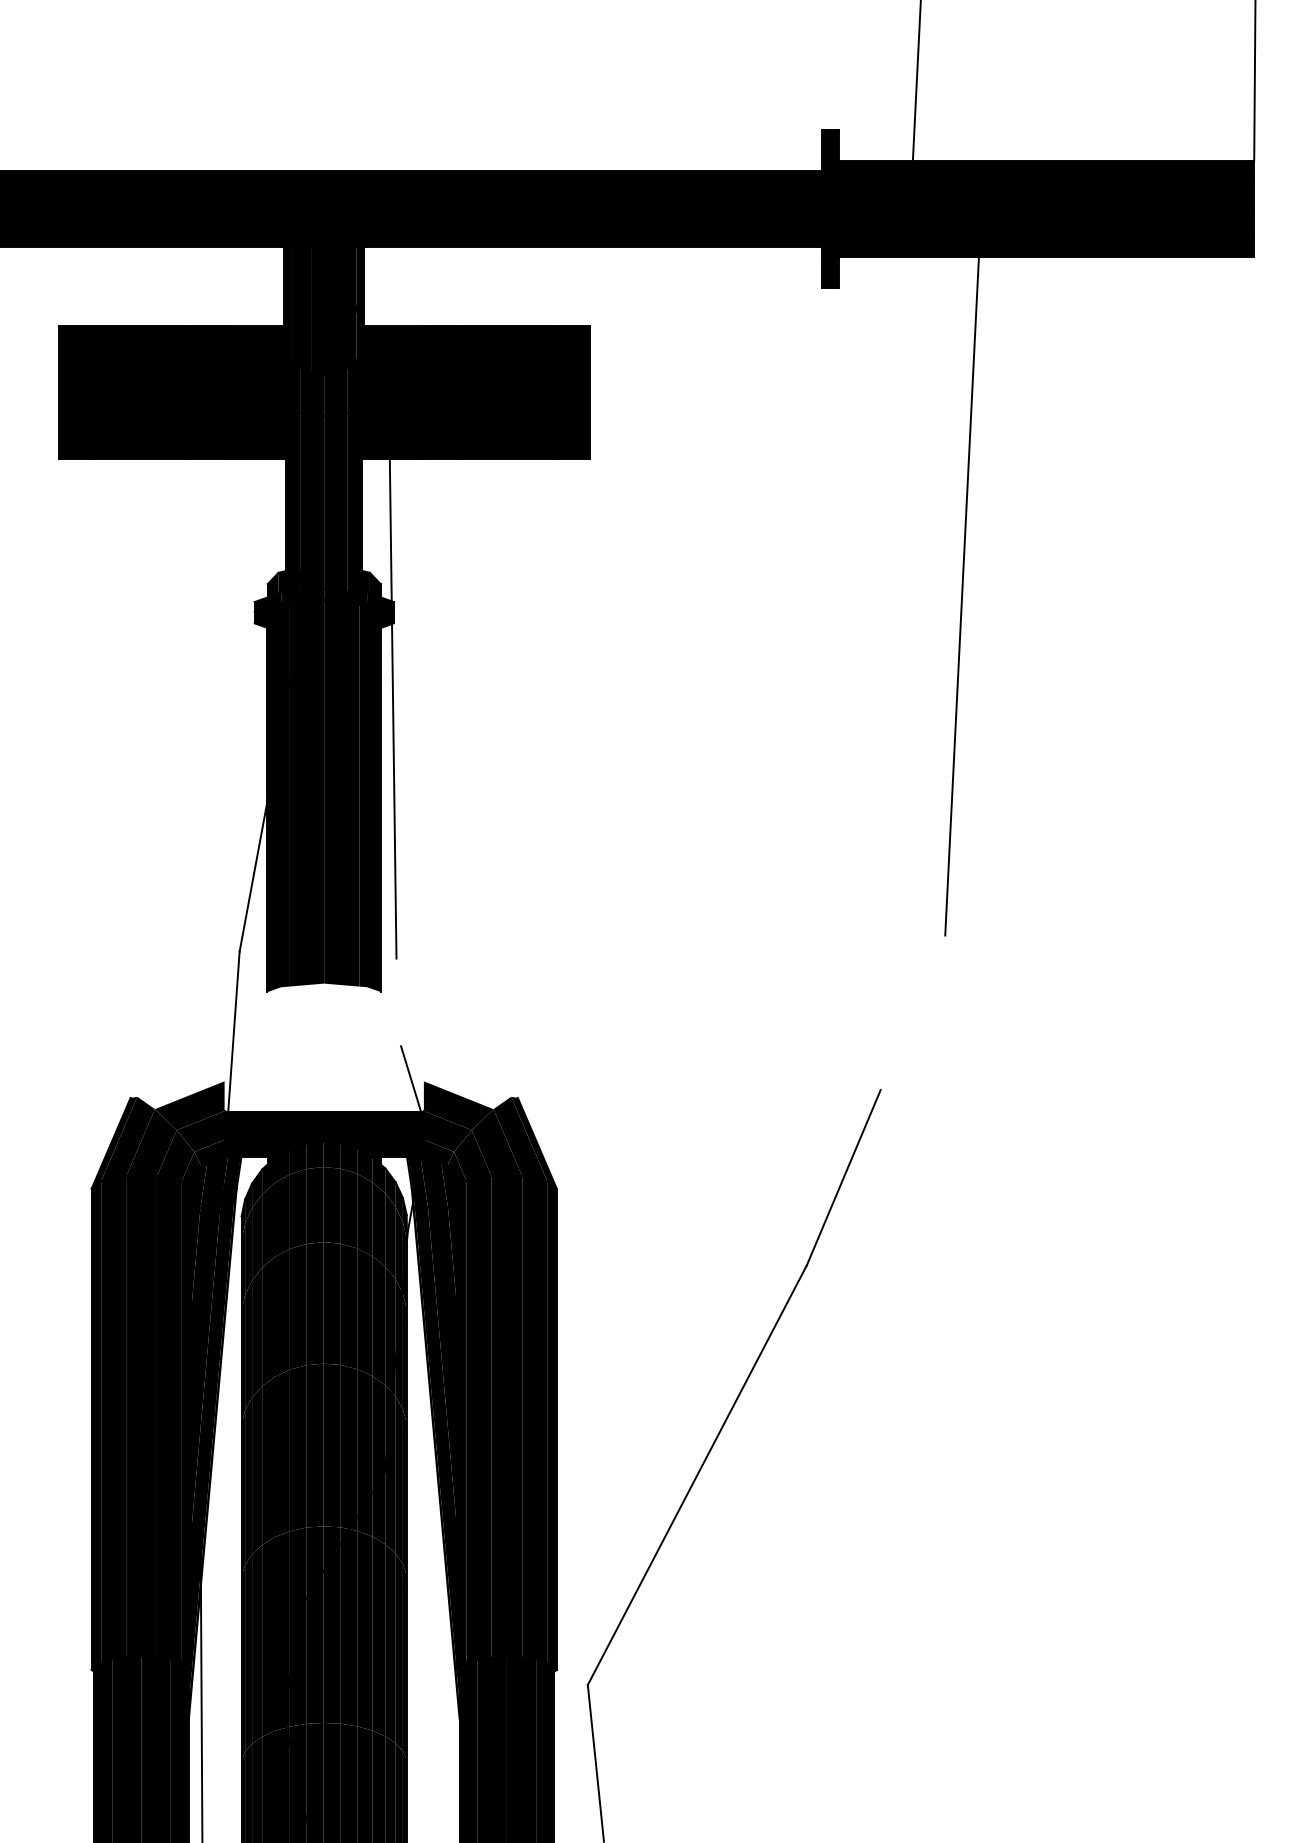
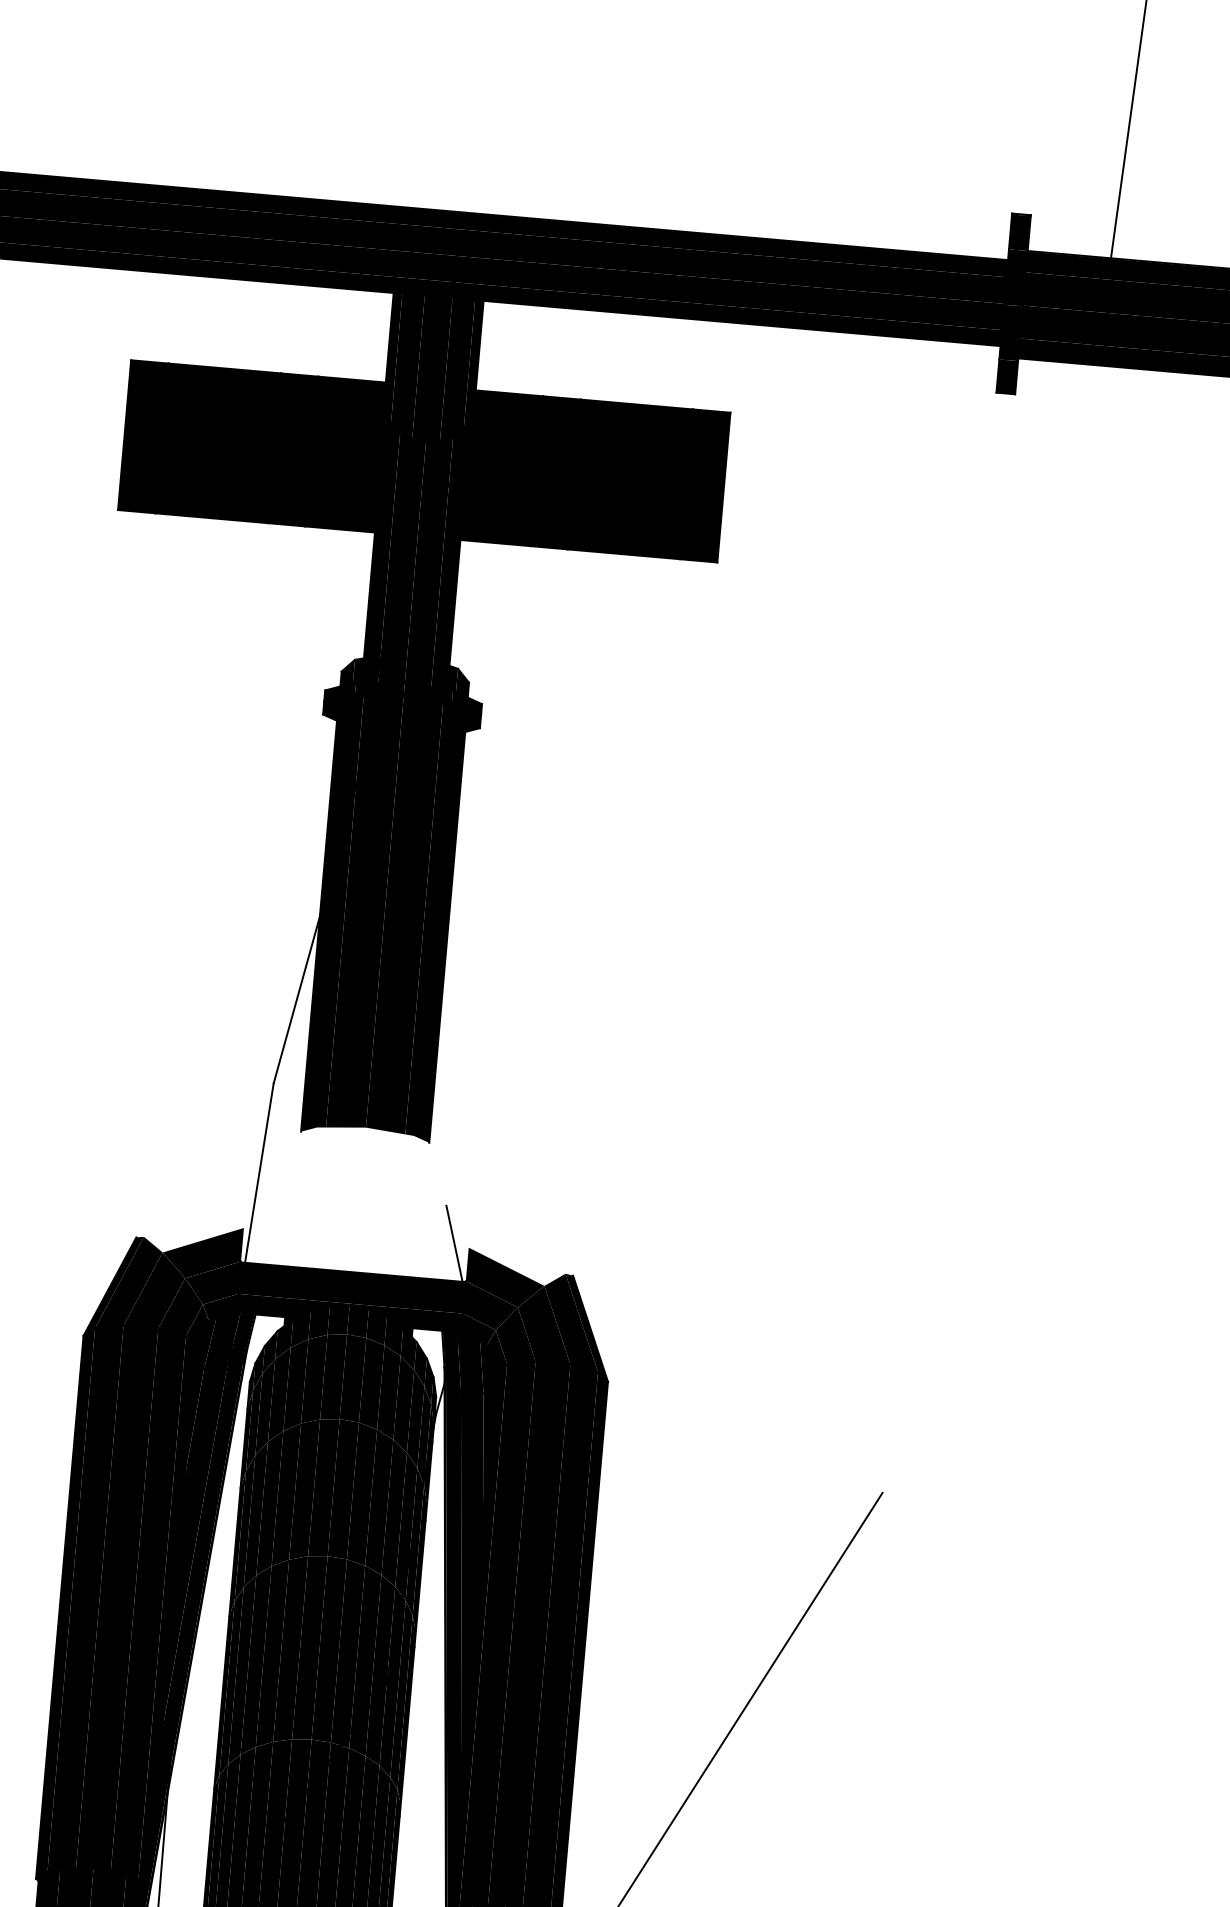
line: (962, 587) -> (1124, 743), removed
line: (392, 698) -> (471, 812), removed
line: (843, 1177) -> (932, 1397), removed

